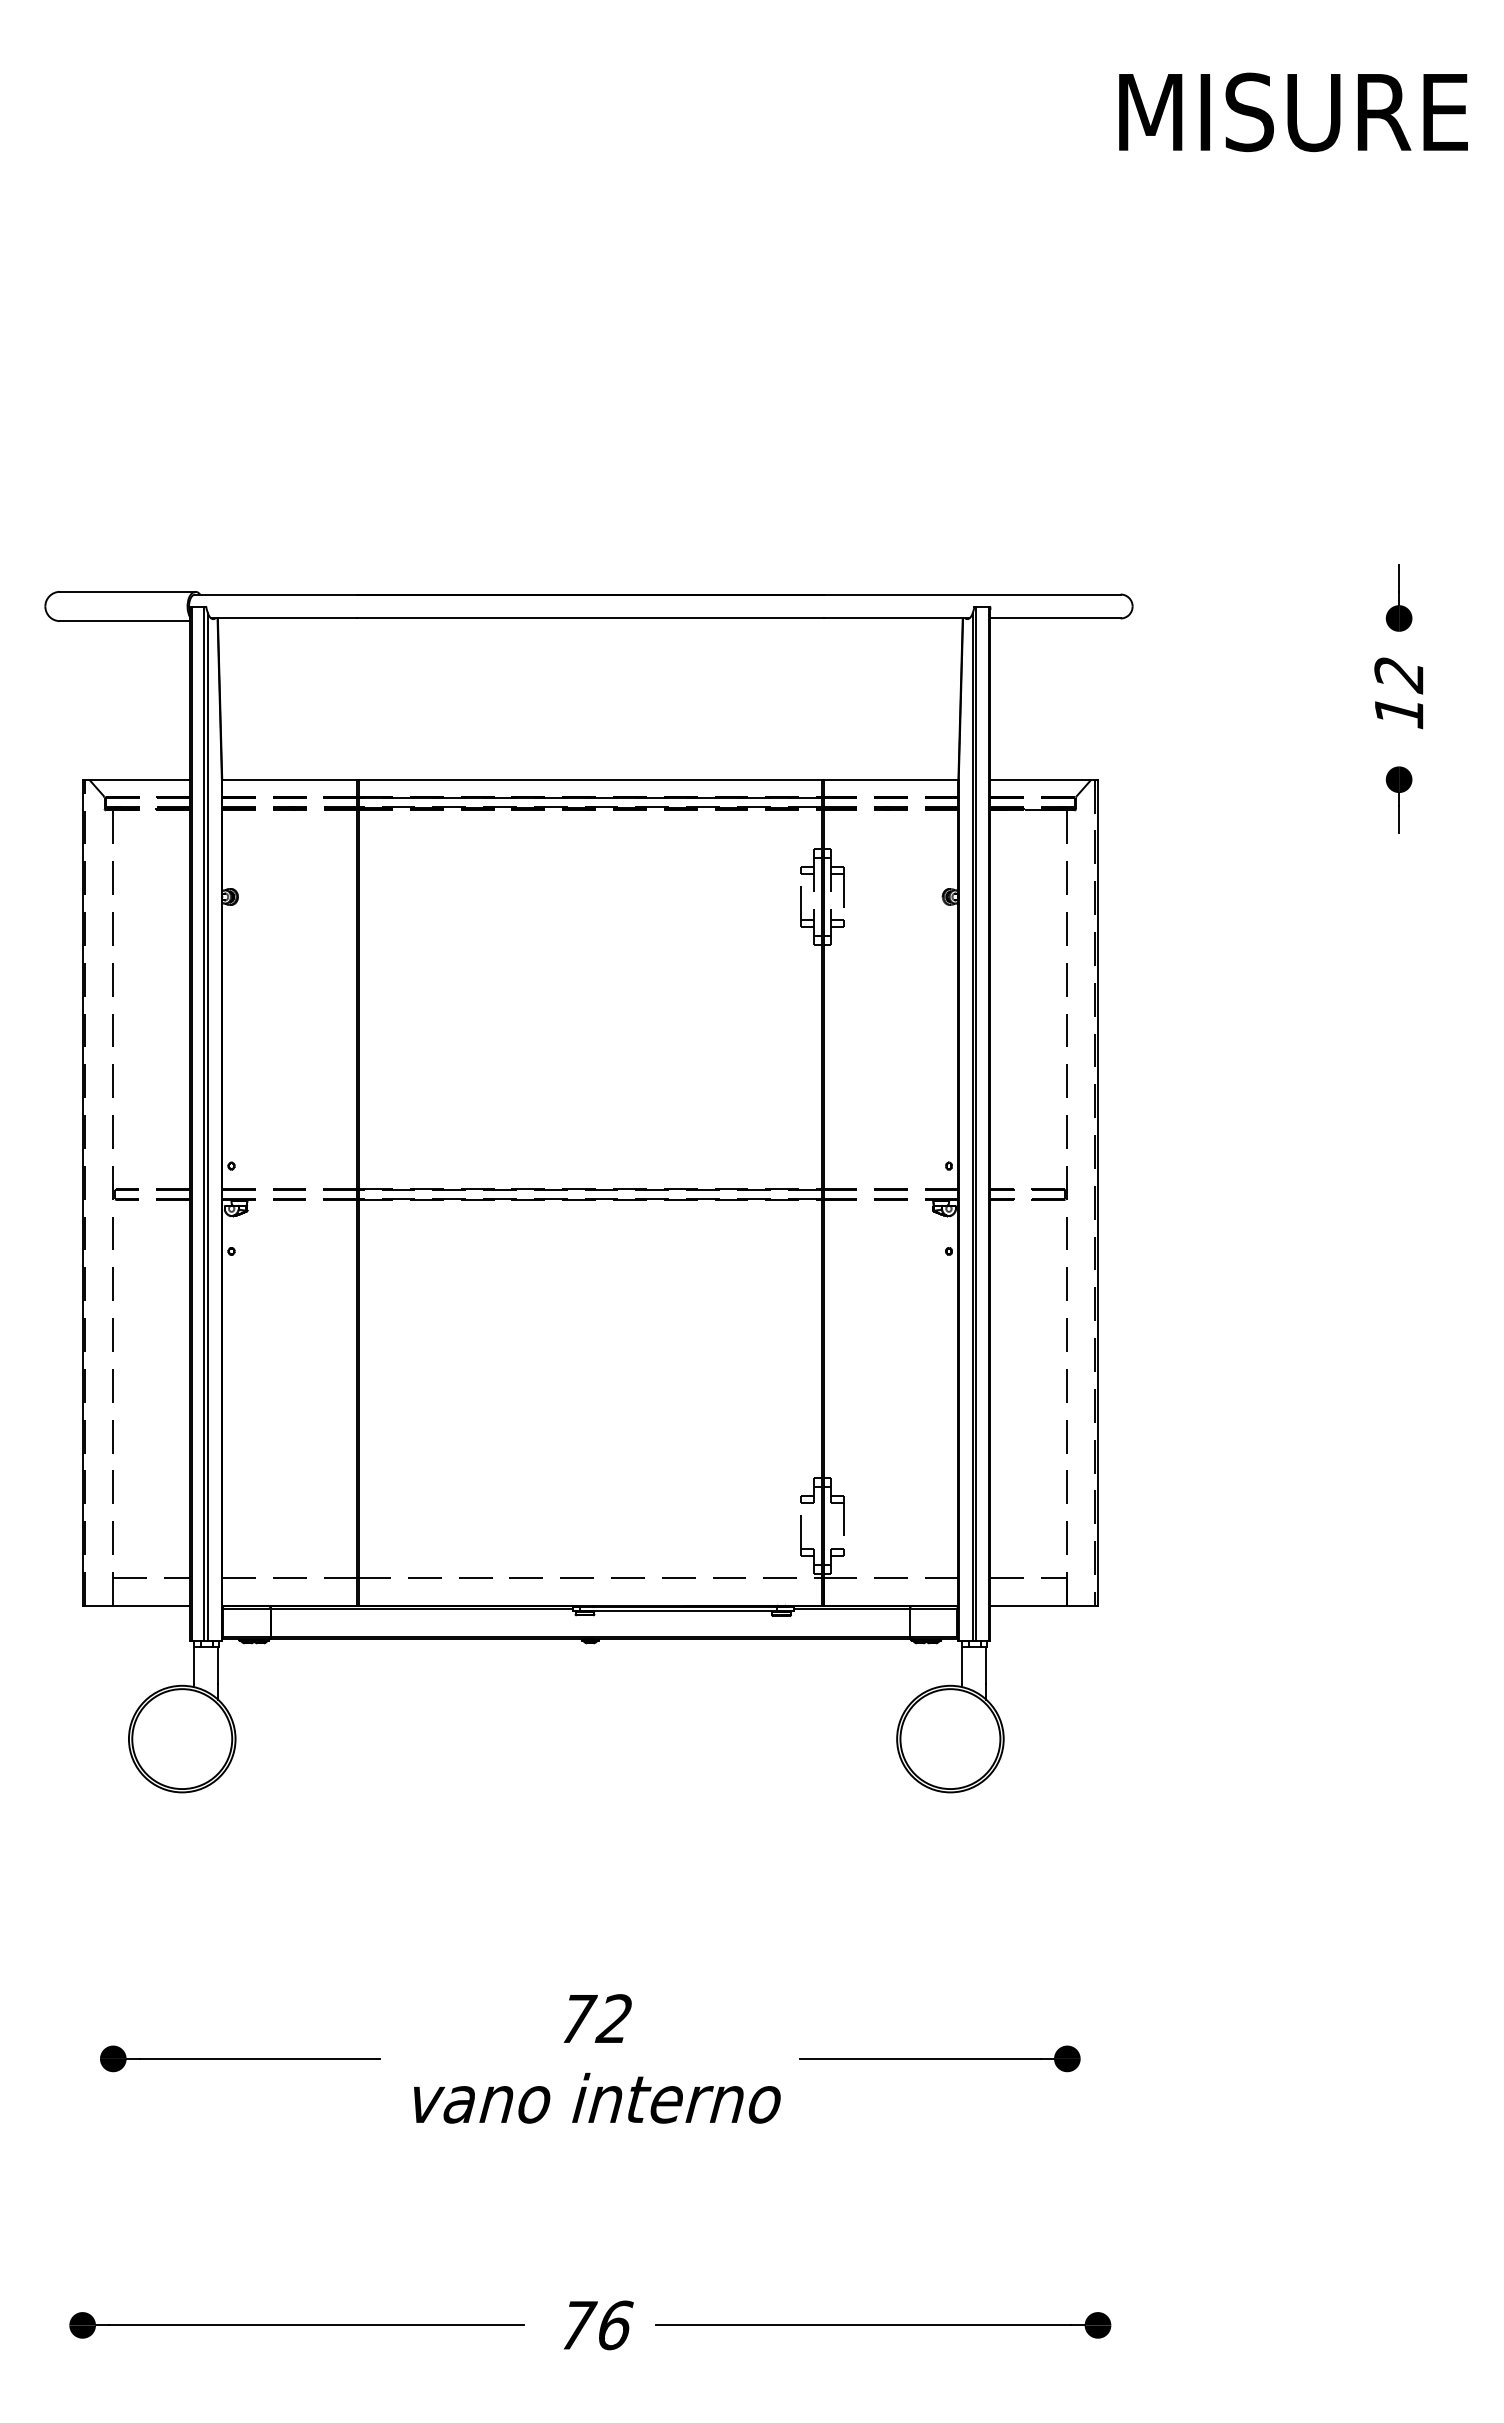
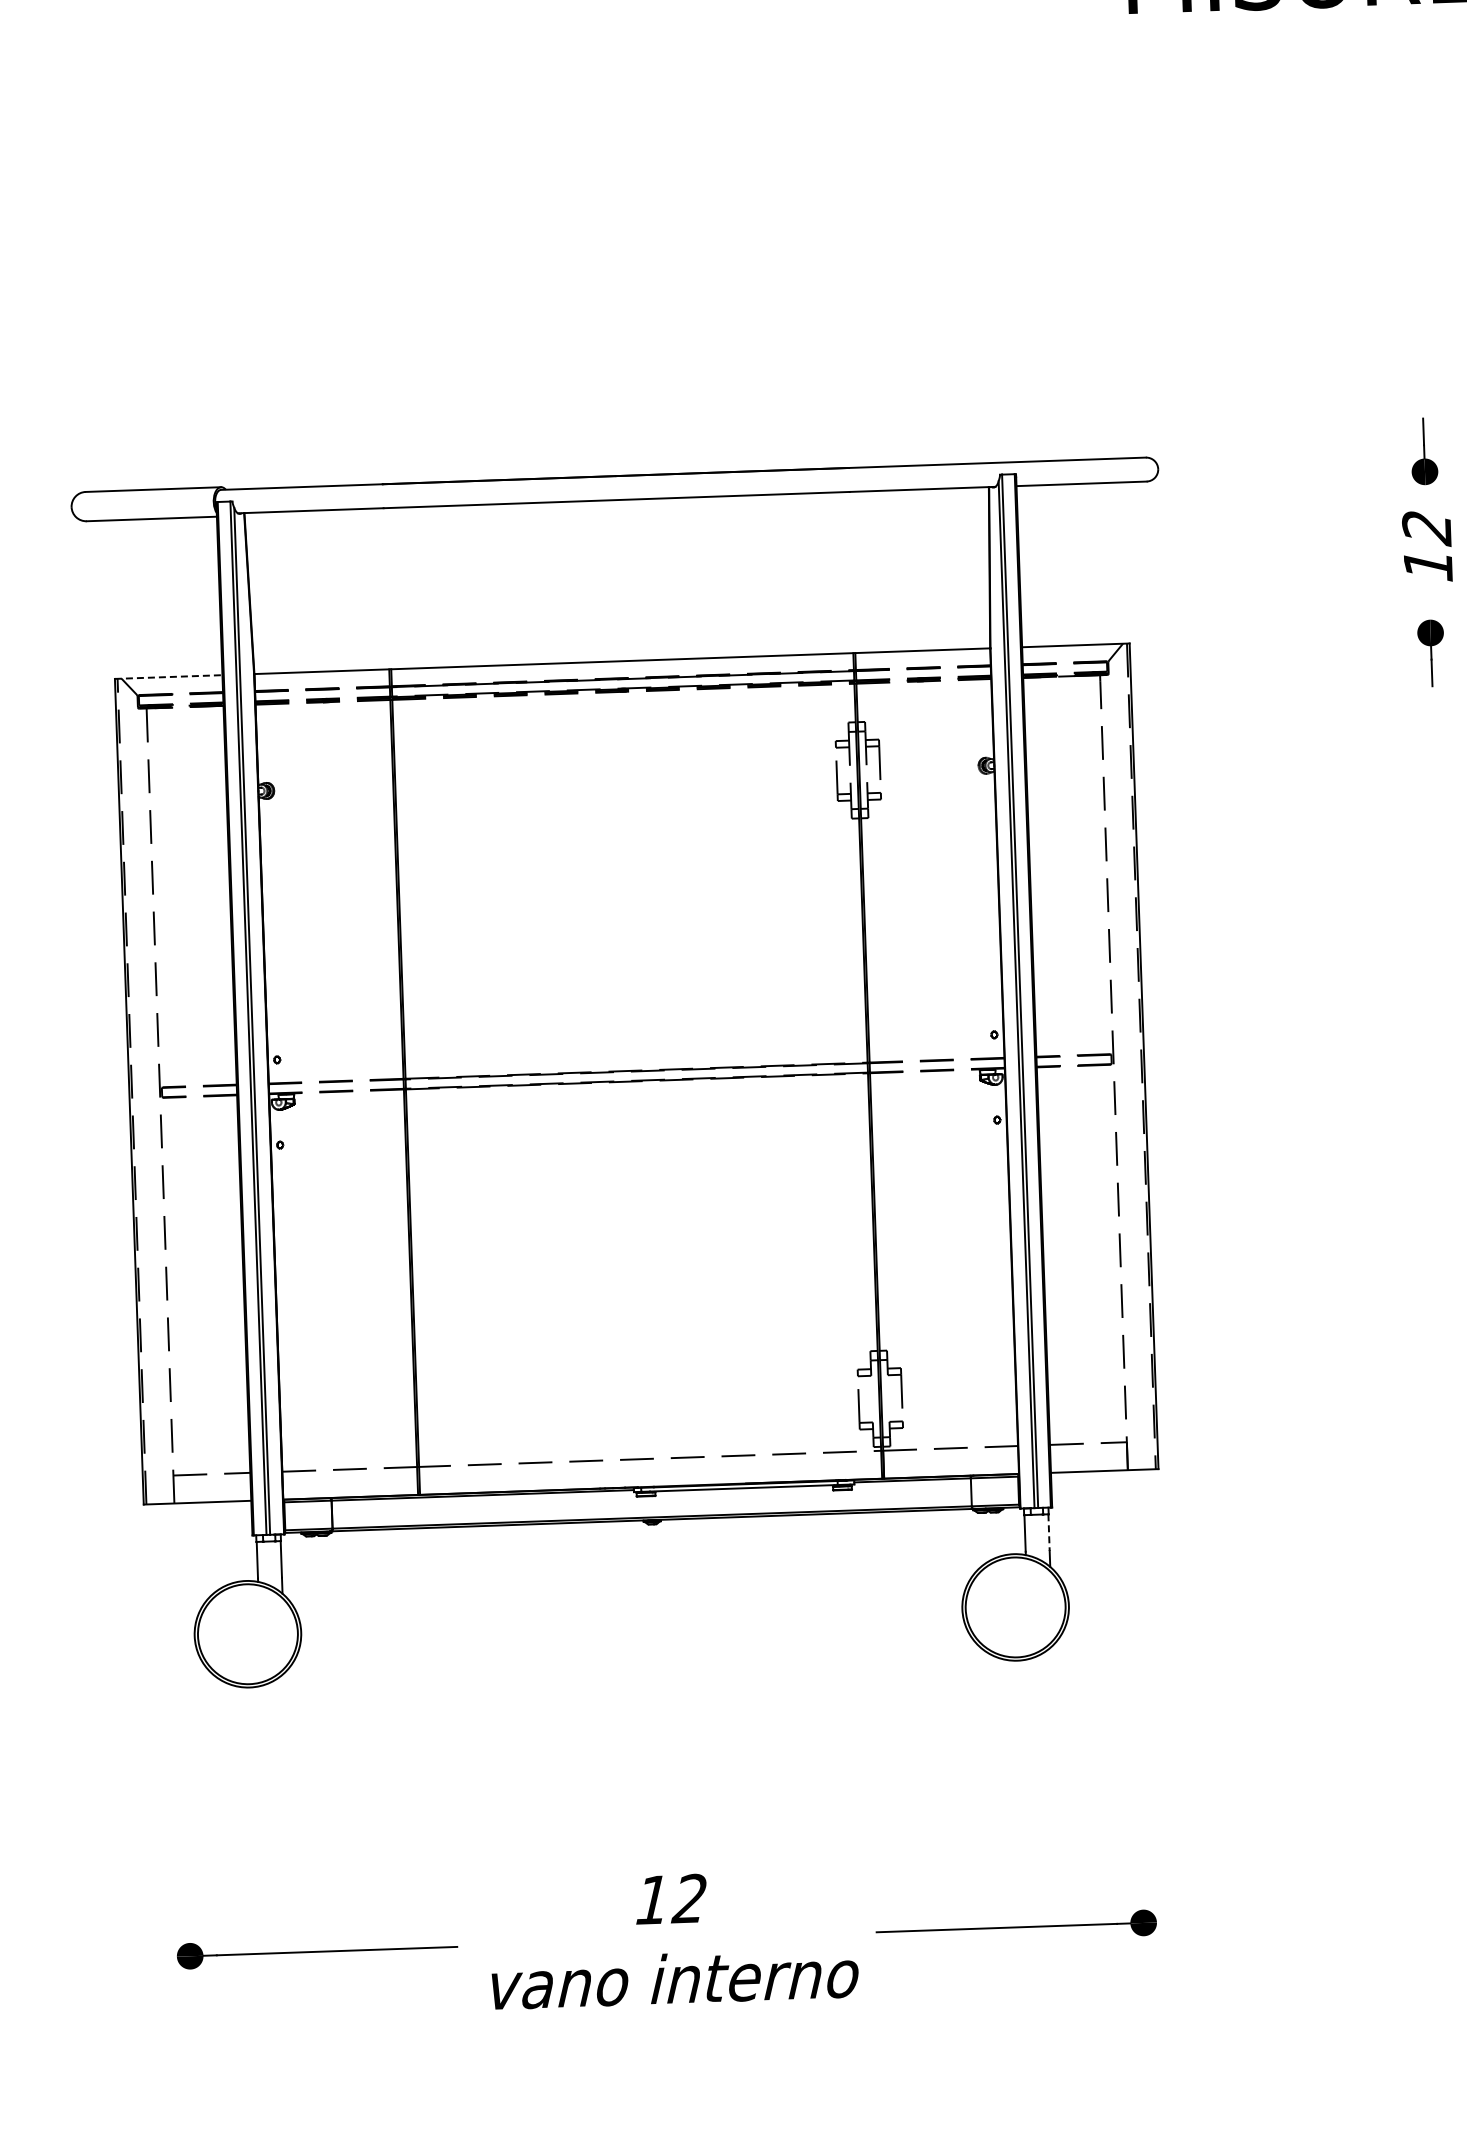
line: (136, 779) -> (168, 676), solid -> dashed
line: (986, 1665) -> (1049, 1532), solid -> dashed
text: (578, 2018) -> (653, 1899), 72 -> 12

